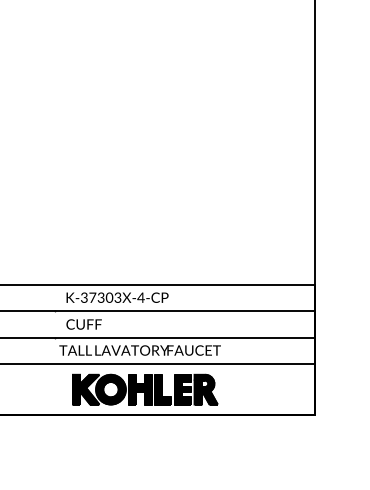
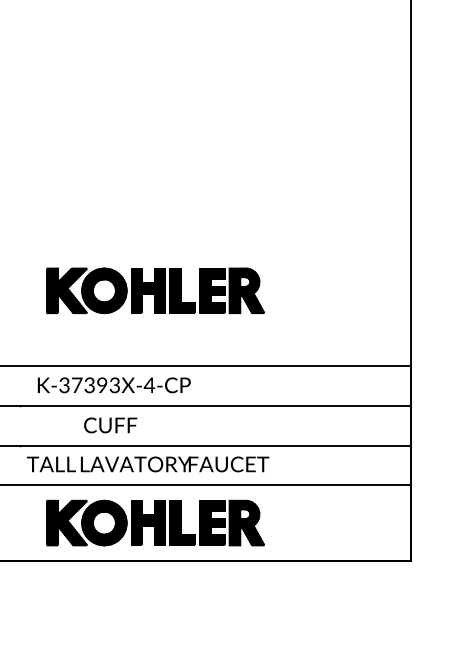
part: (145, 234) -> (156, 290), added
text: (109, 298) -> (102, 386), K-37303X-4-CP -> K-37393X-4-CP
text: (83, 324) -> (109, 425), moved

